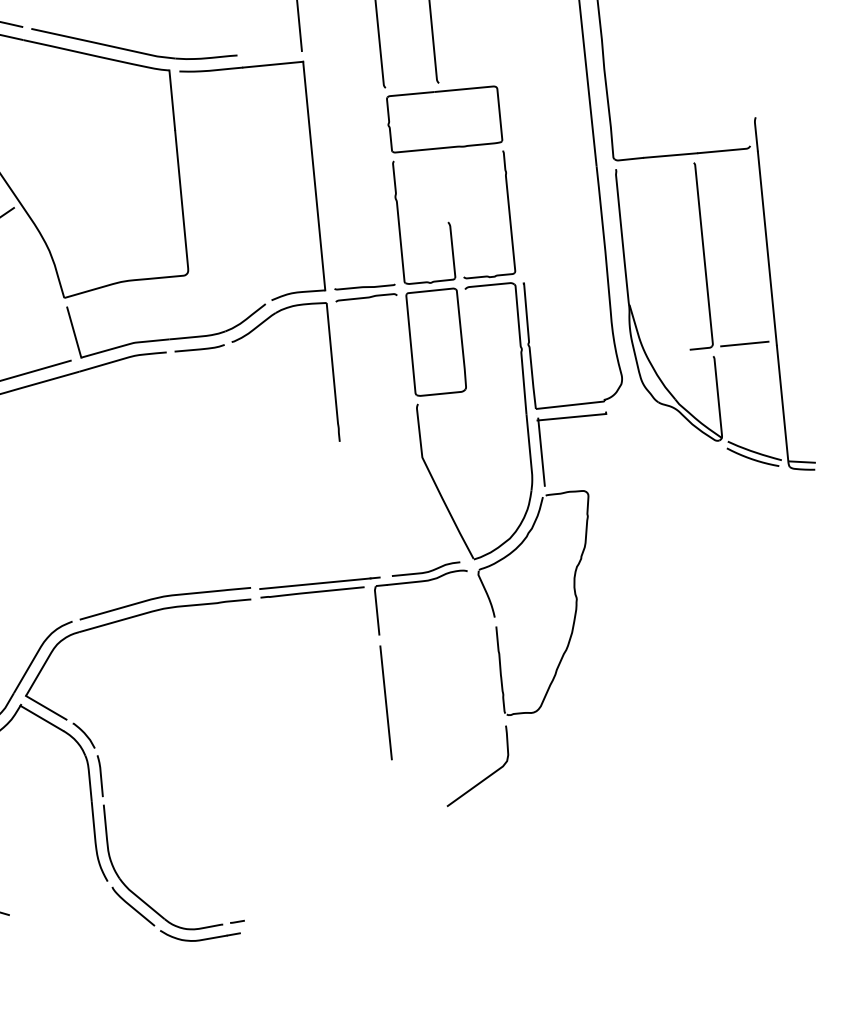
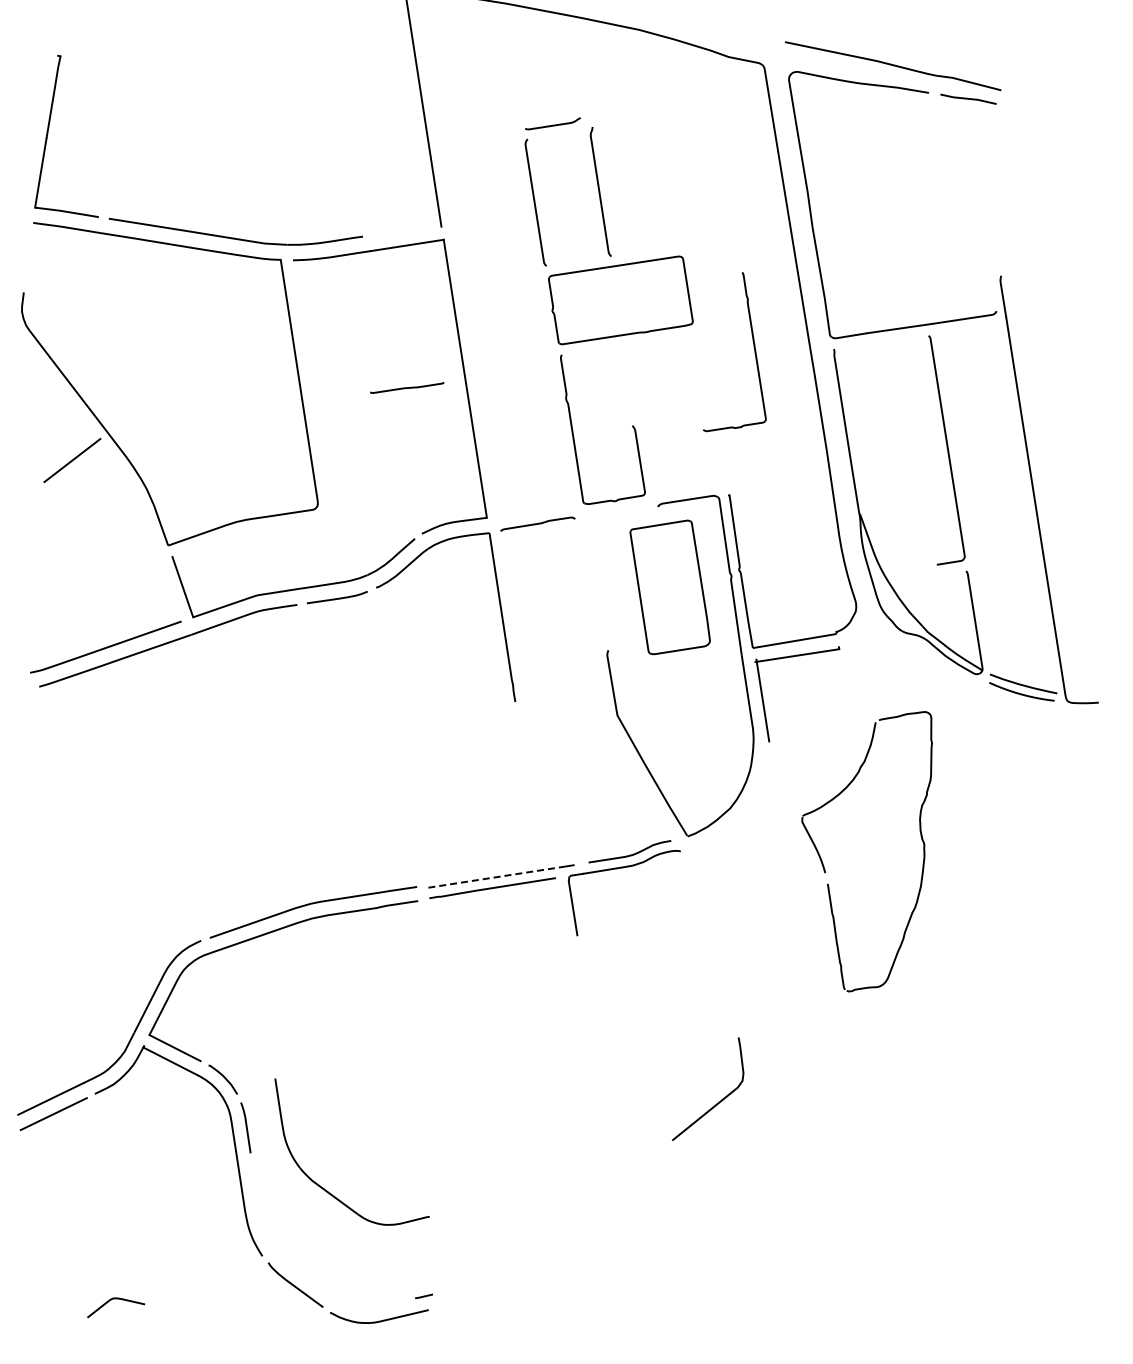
part: (508, 212) -> (753, 347), moved
line: (365, 286) -> (407, 387), moved
part: (435, 342) -> (669, 587), moved
line: (744, 343) -> (1003, 553), removed
line: (802, 462) -> (1082, 694), removed
line: (315, 583) -> (495, 877), solid -> dashed
part: (494, 612) -> (824, 866), moved
line: (386, 702) -> (590, 1017), removed
part: (137, 895) -> (323, 1187), moved

